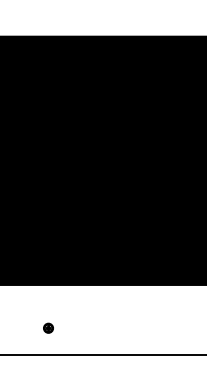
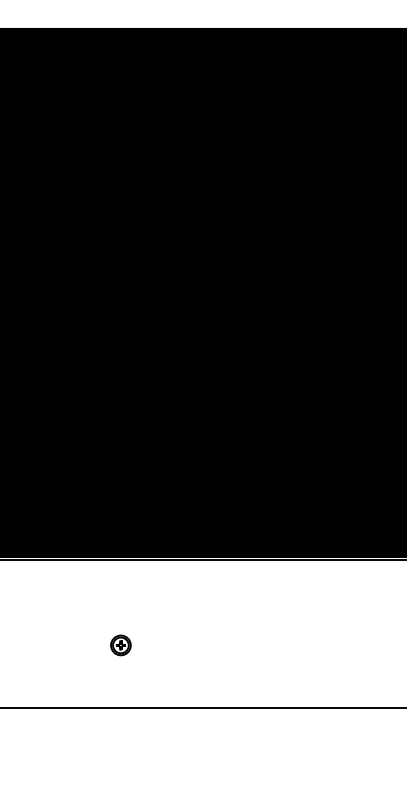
part: (48, 327) -> (120, 643), moved

